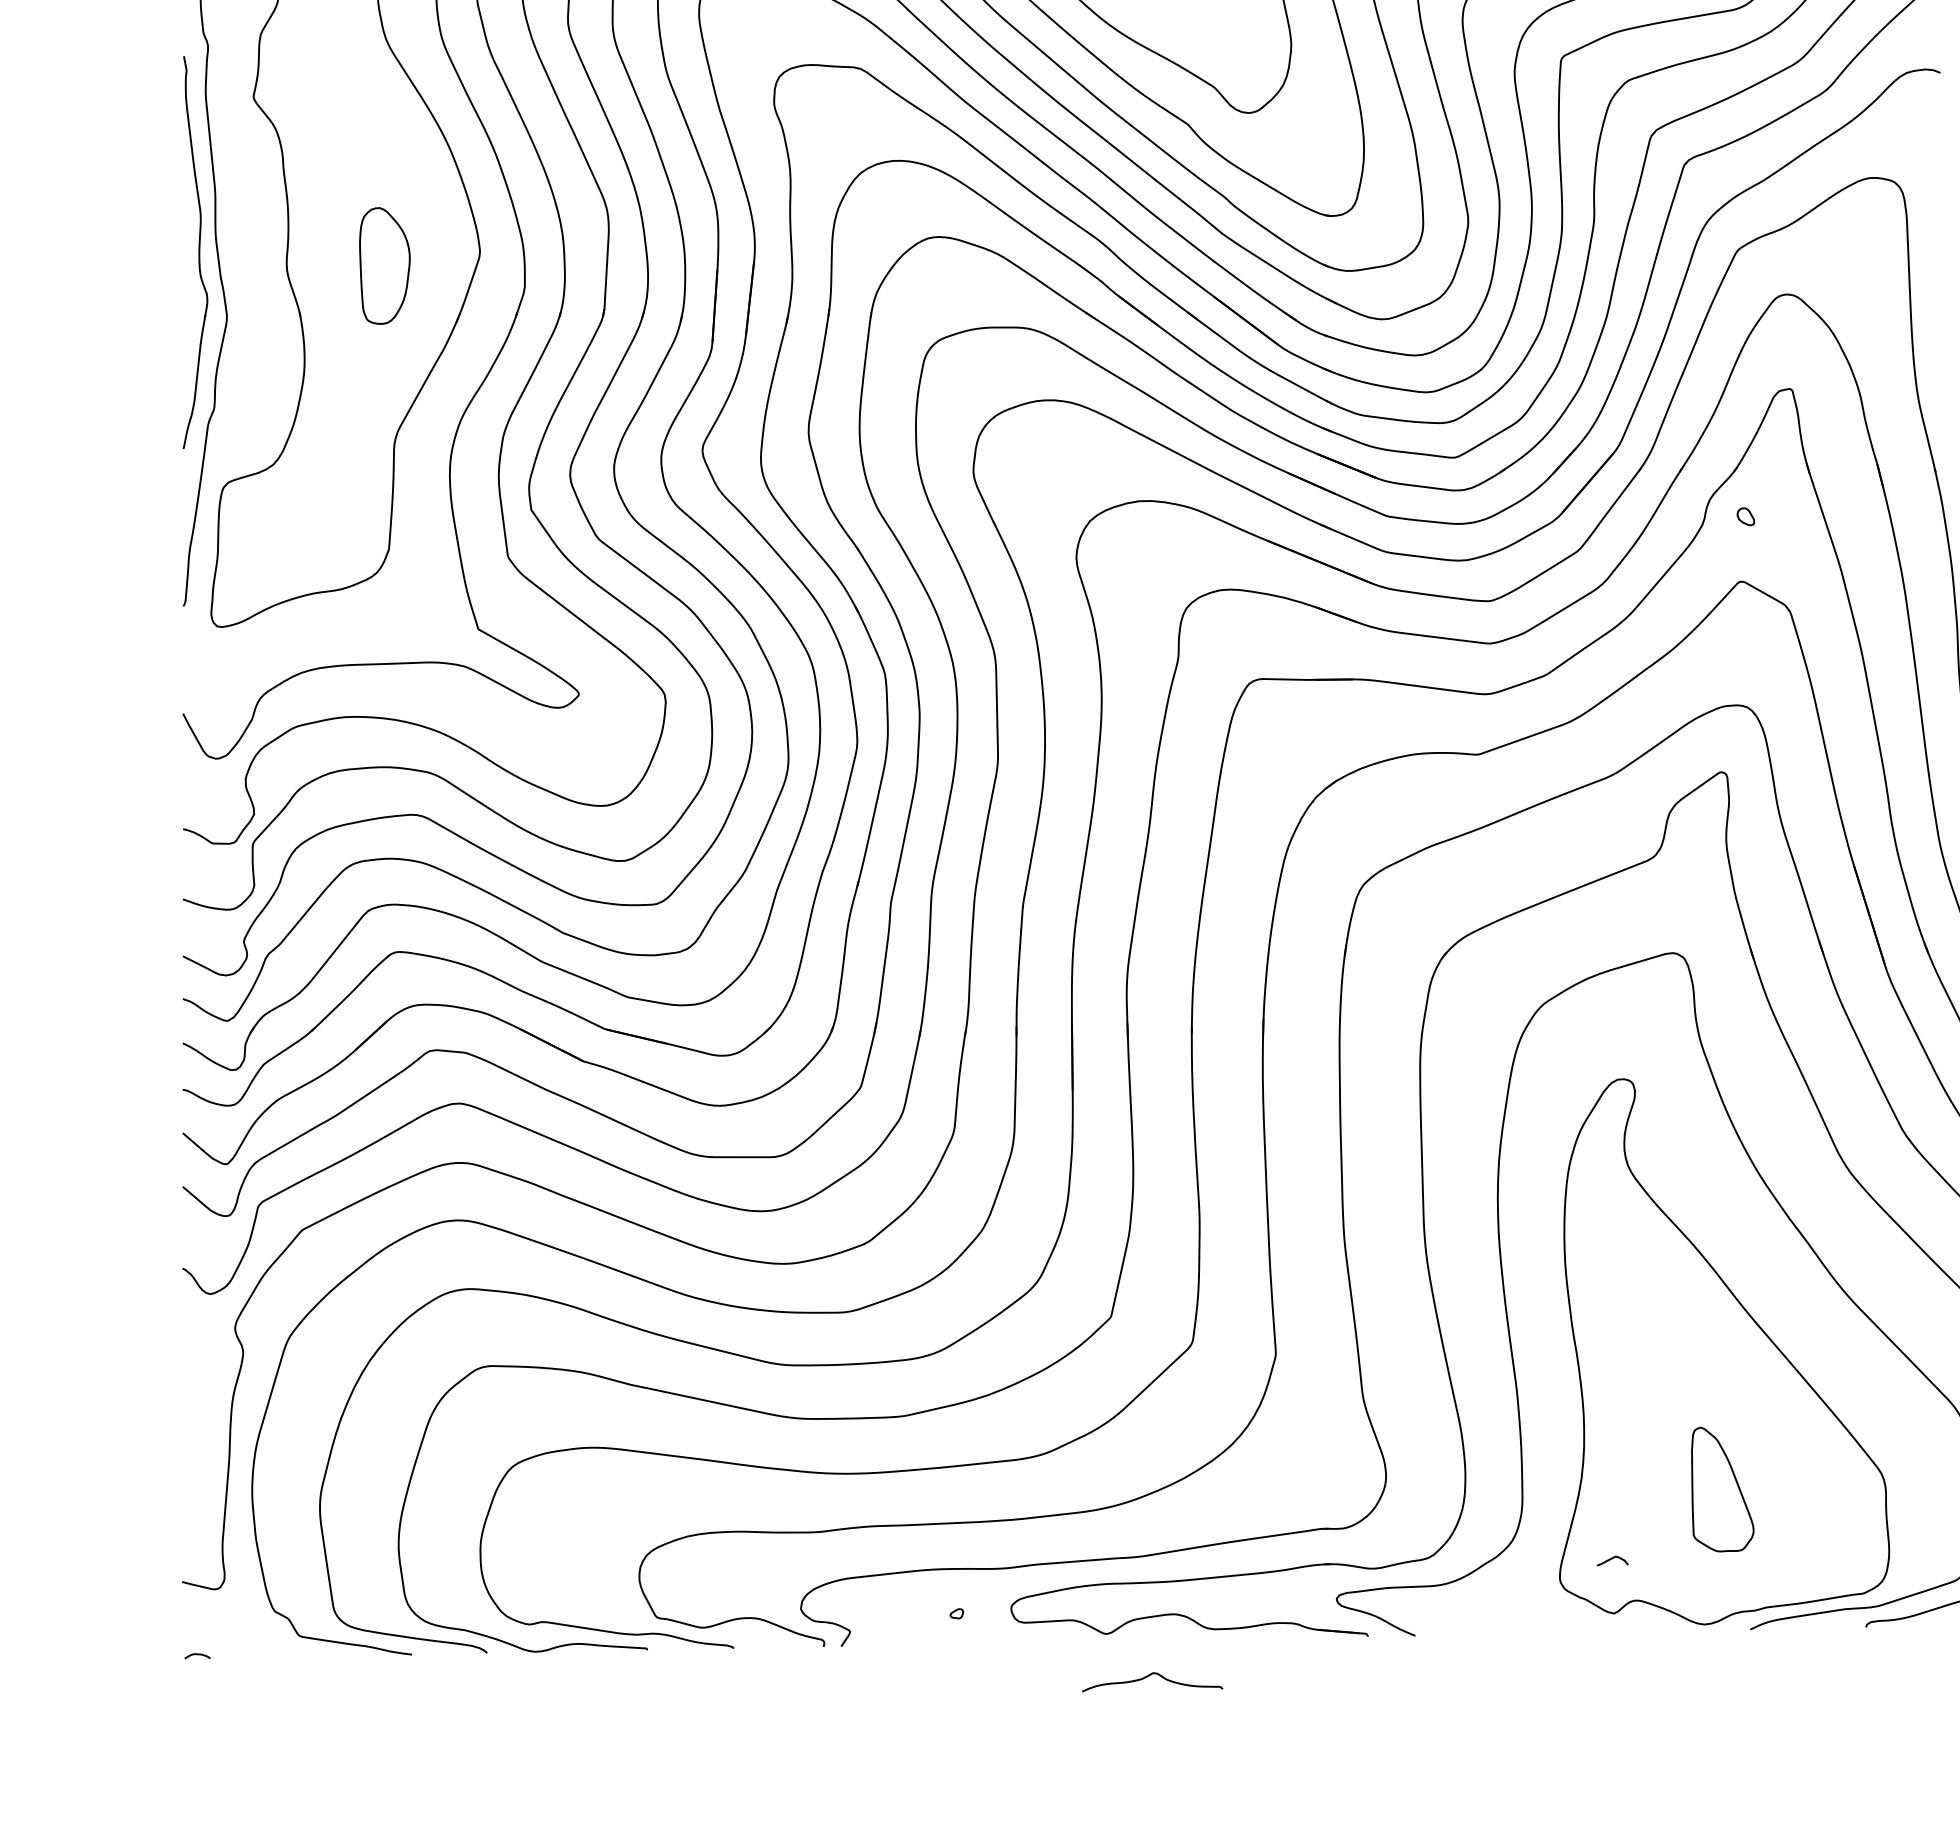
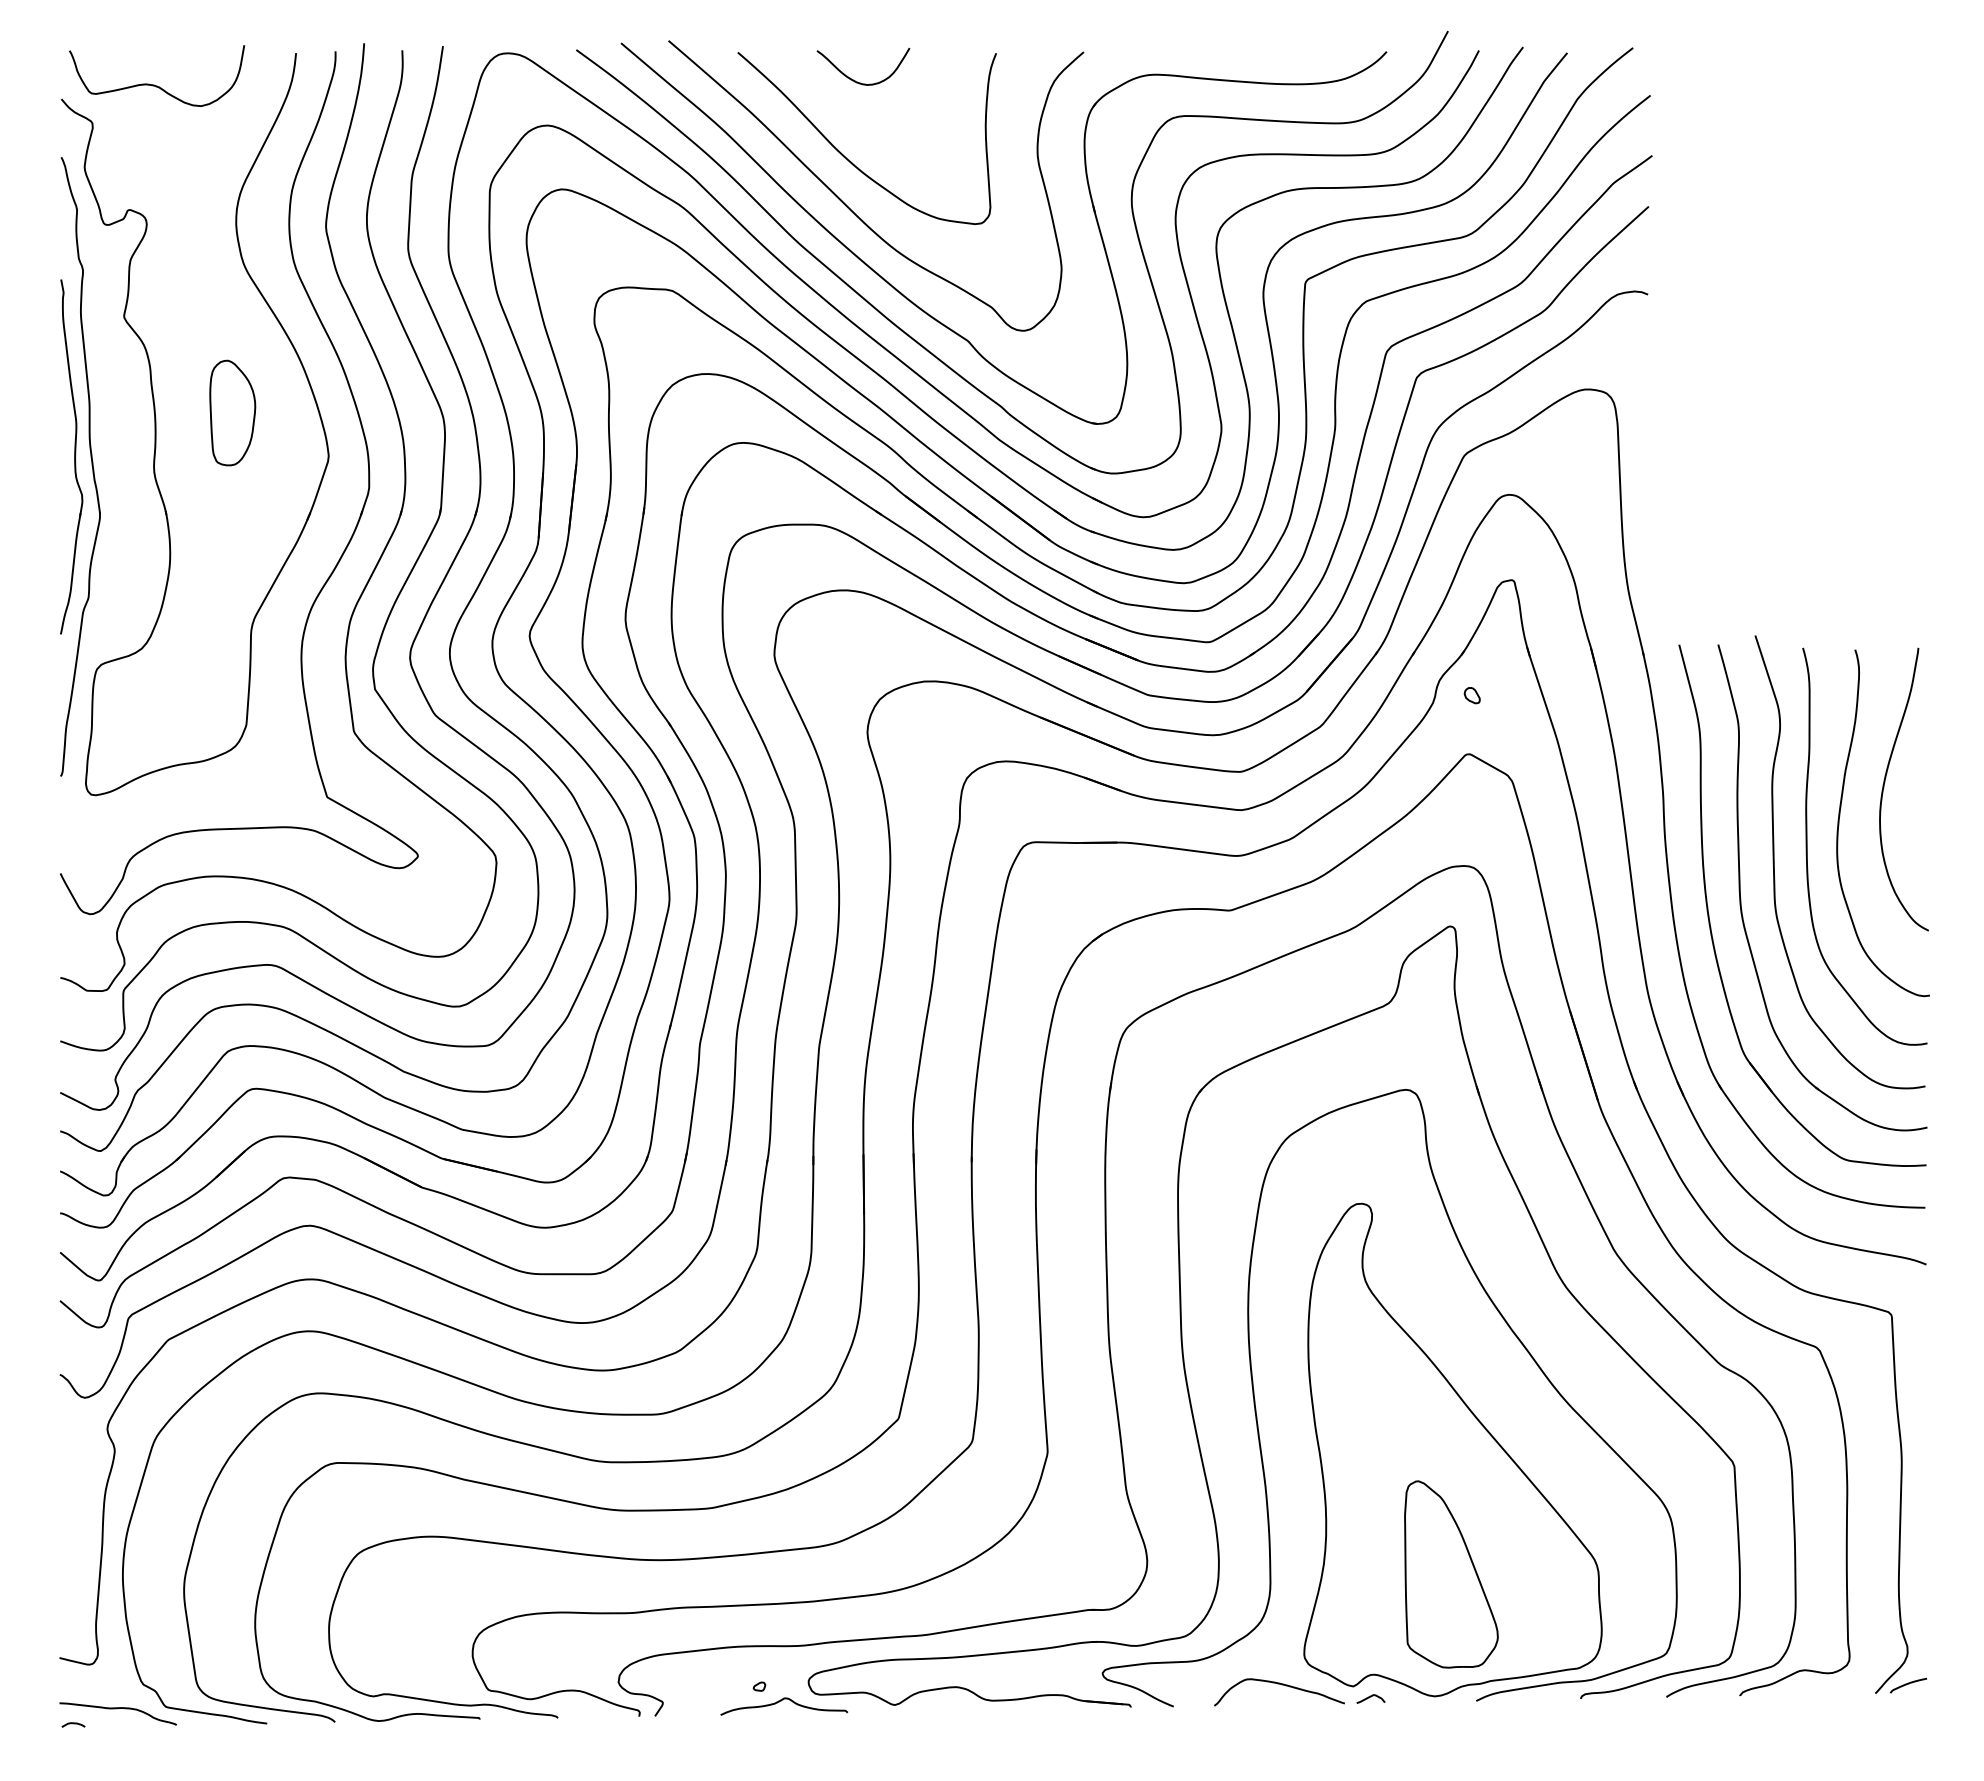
part: (384, 265) -> (232, 412), moved
part: (1722, 1489) -> (1451, 1574), size x1.67
curve: (1612, 1559) -> (1370, 1697), moved
curve: (1535, 1612) -> (1282, 1685), added
curve: (246, 1639) -> (117, 1709), added
curve: (1149, 1676) -> (781, 1701), moved

